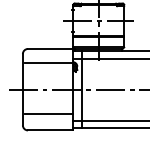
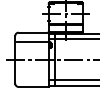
line: (48, 114) -> (32, 76), removed

